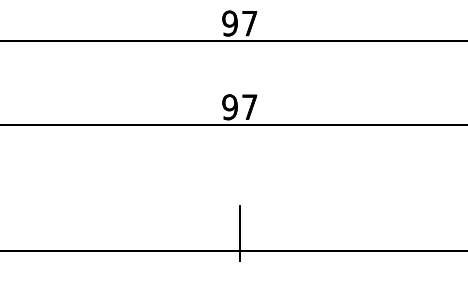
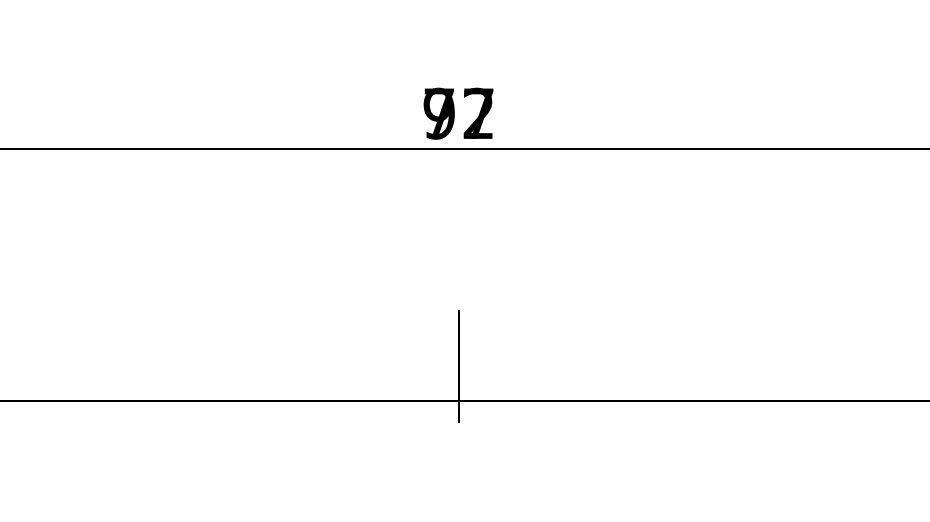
text: (239, 107) -> (458, 114), 97 -> 72

